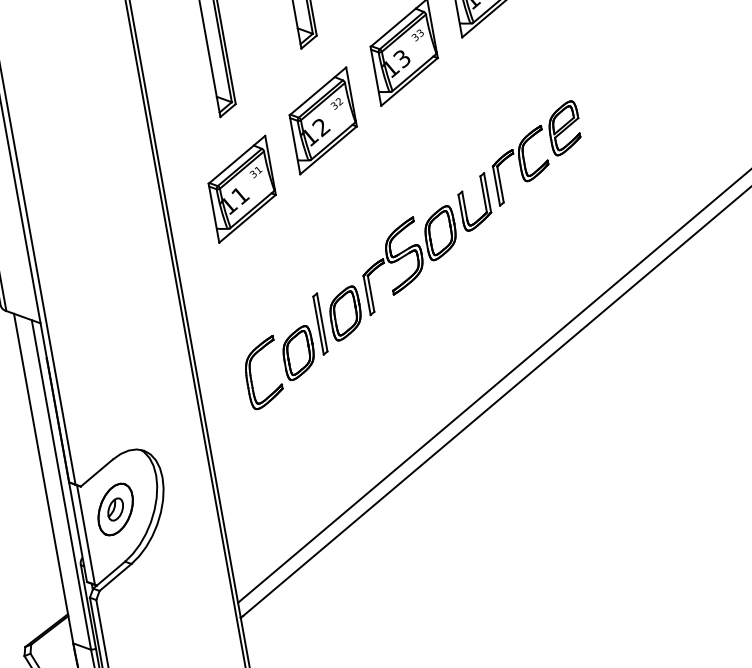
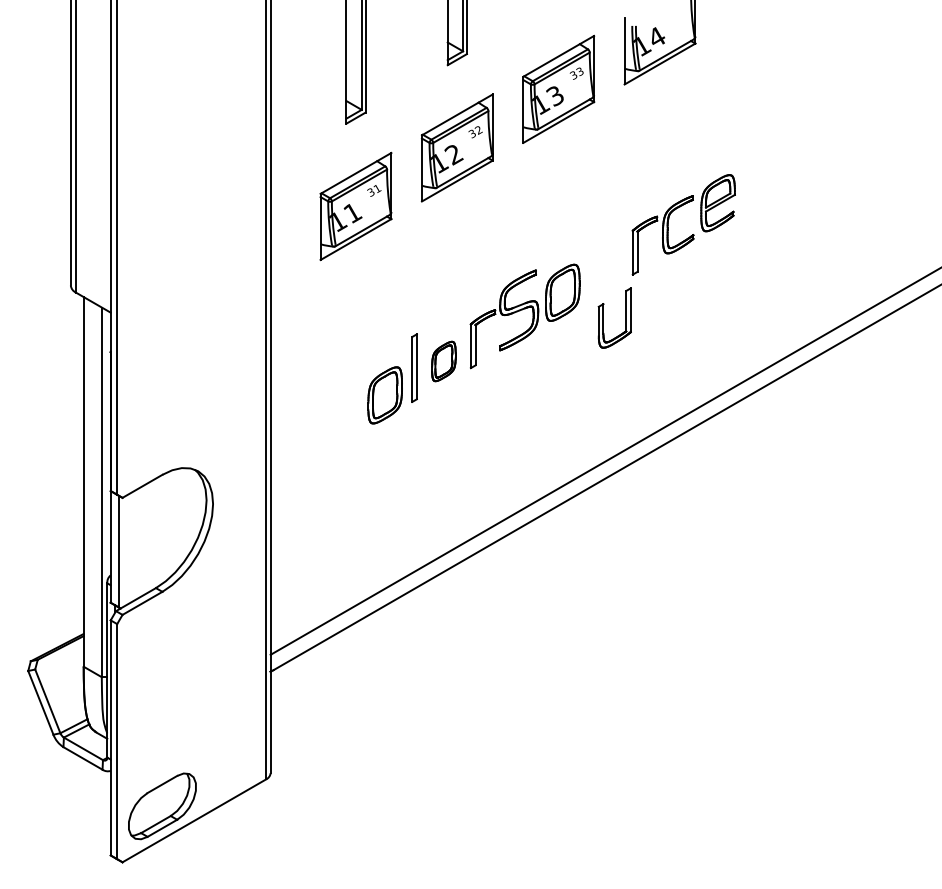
part: (464, 203) -> (603, 317), moved
part: (345, 313) -> (443, 361), size x0.7
part: (251, 374) -> (329, 409), removed
part: (115, 509) -> (155, 529), removed

